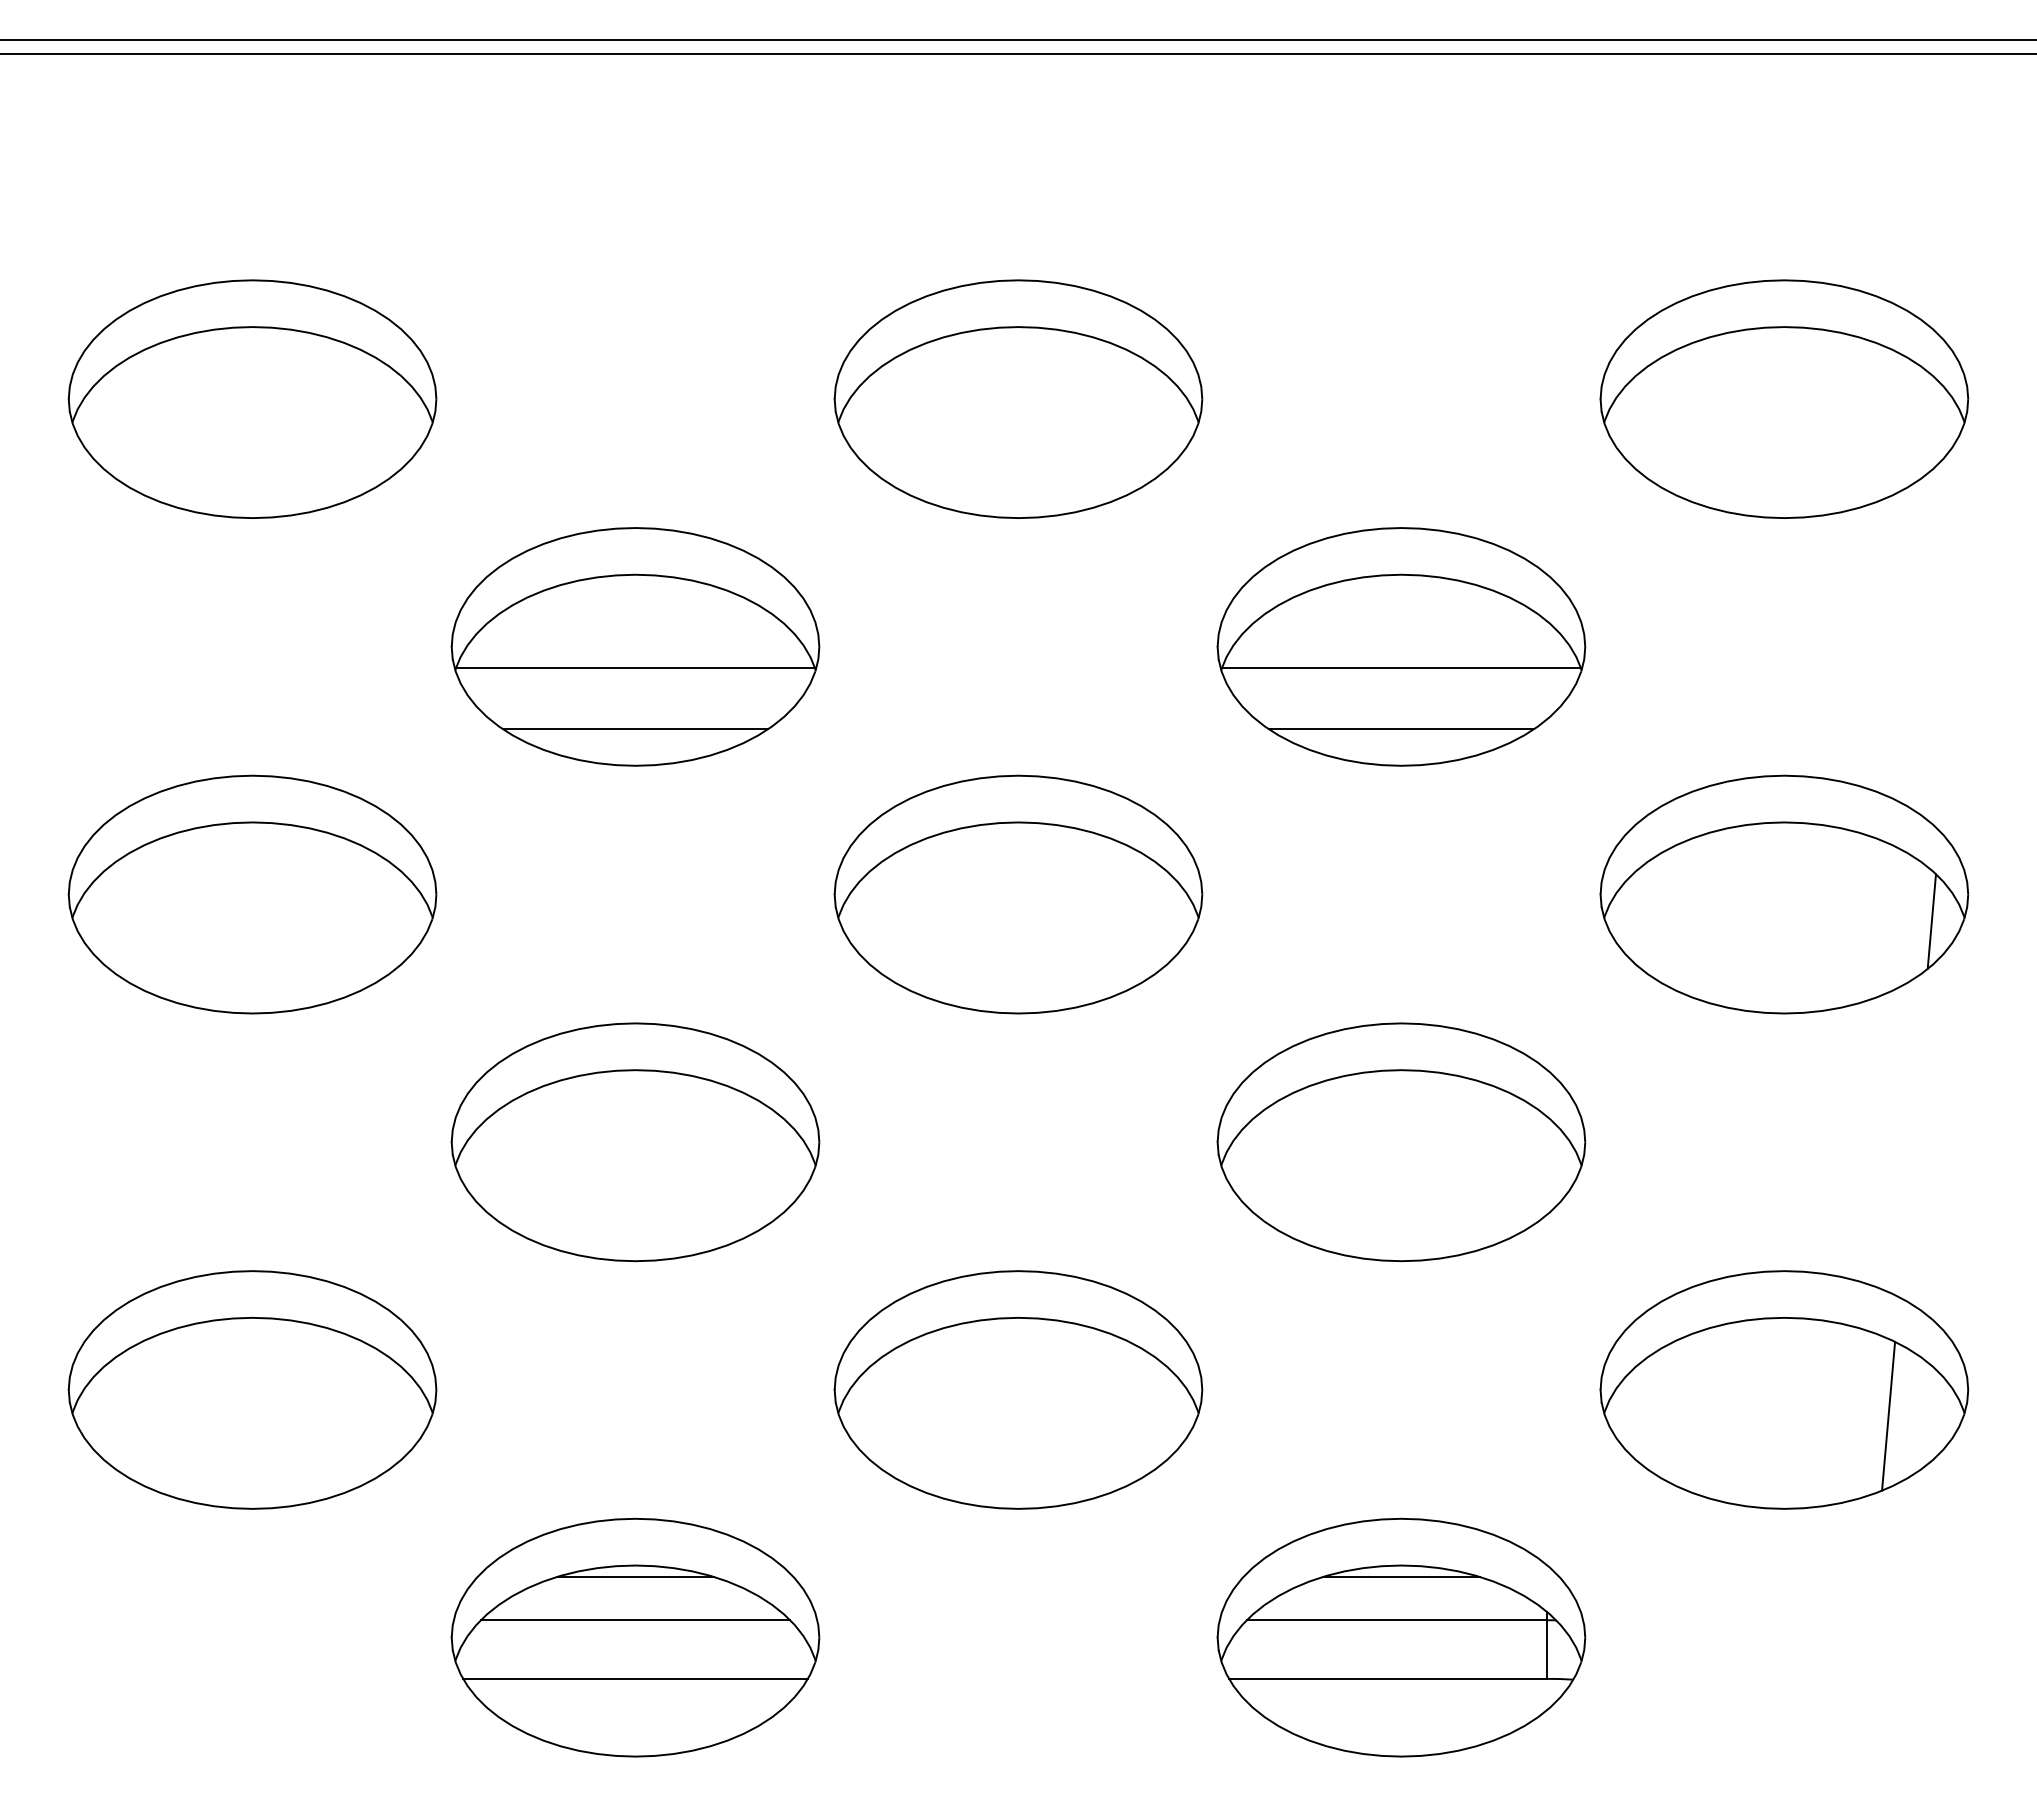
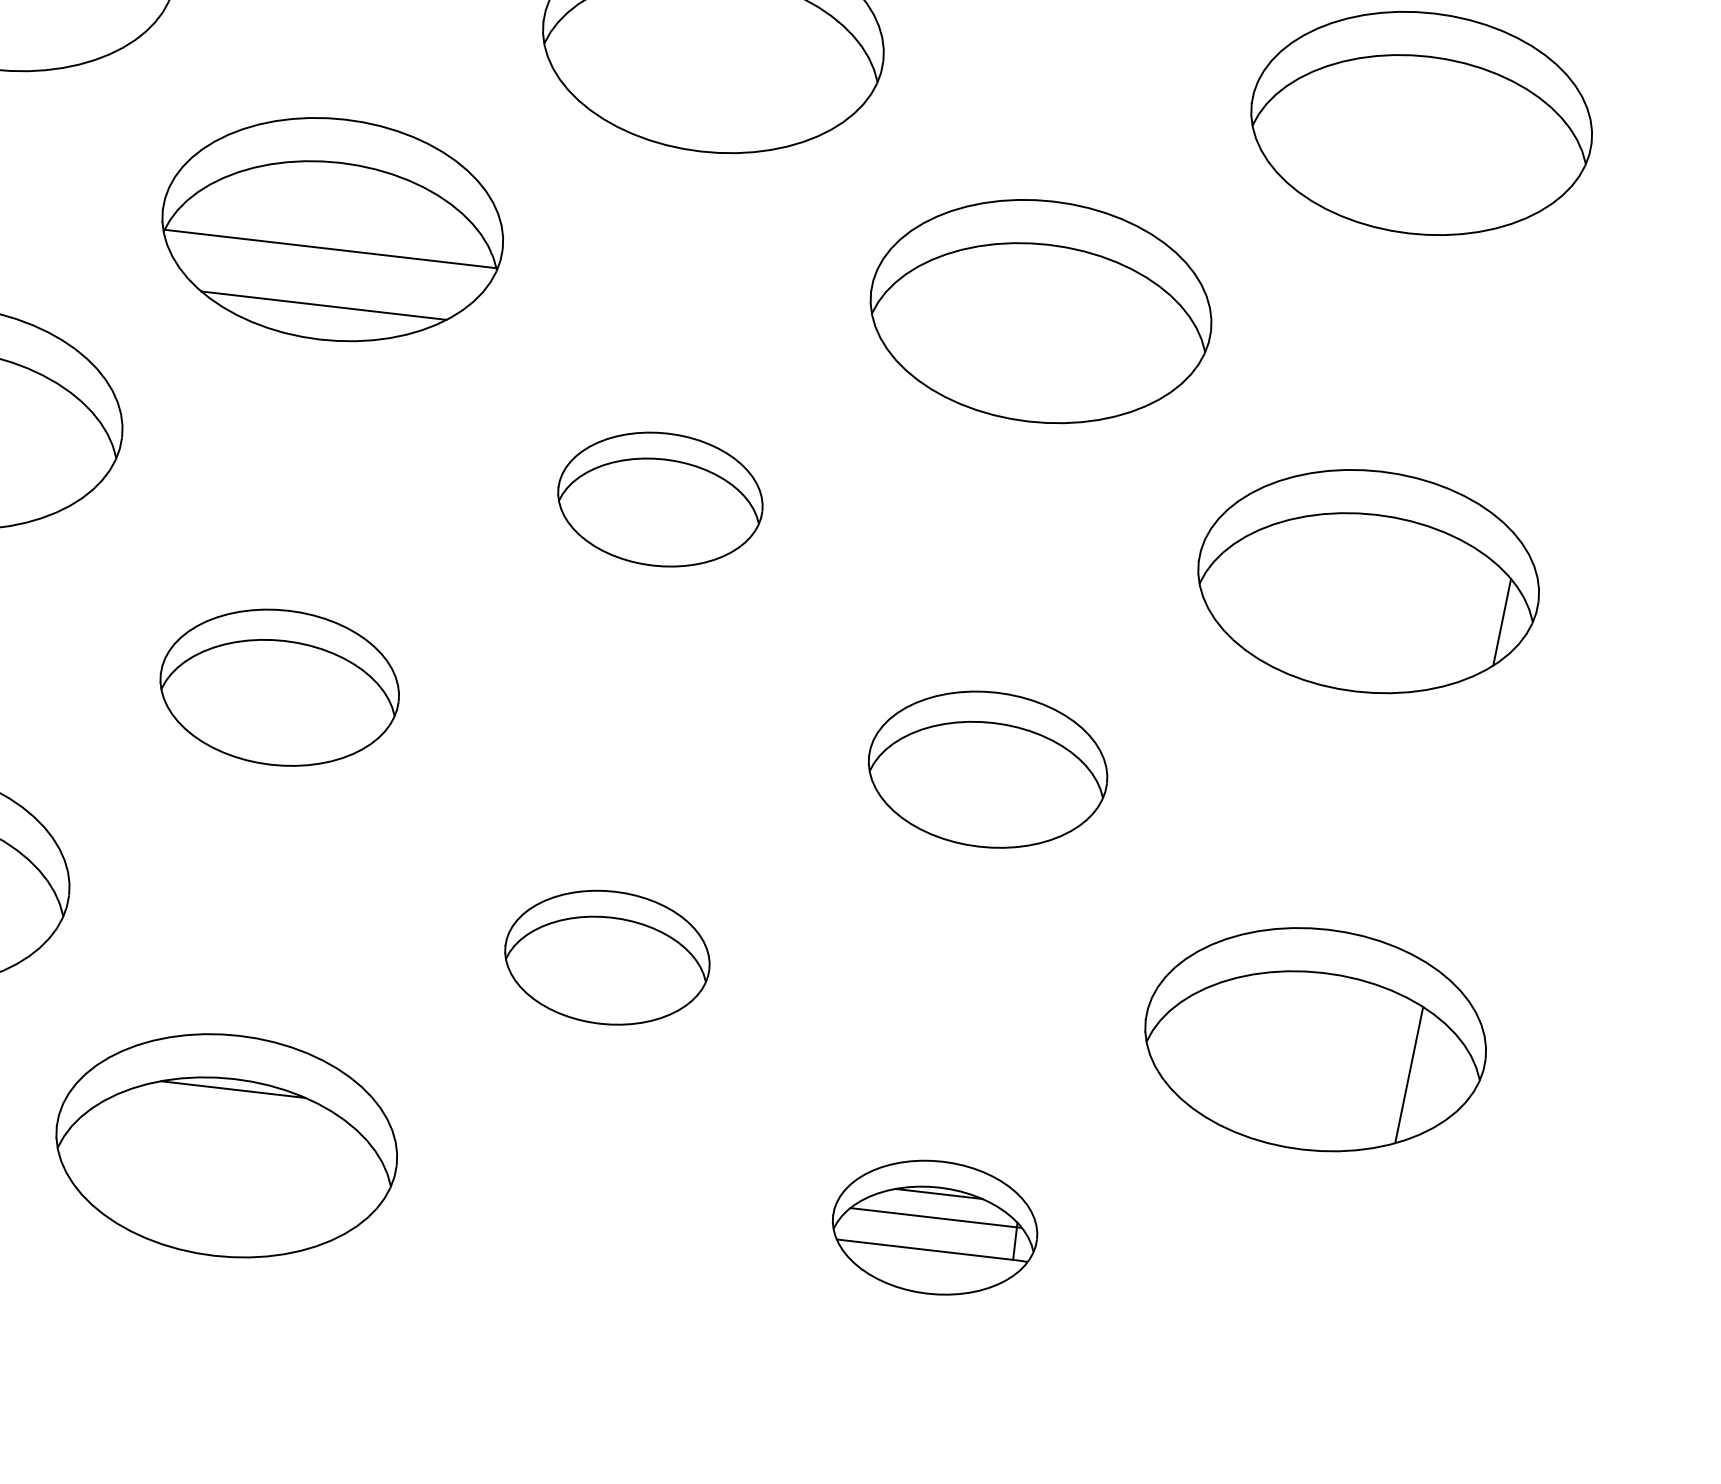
line: (1401, 667) -> (1038, 330), removed
line: (1401, 729) -> (1032, 387), removed
part: (1018, 894) -> (660, 499), size x0.6
part: (635, 1142) -> (279, 687), size x0.7
part: (1401, 1142) -> (988, 769), size x0.7
part: (1018, 1389) -> (607, 957), size x0.6
line: (635, 1620) -> (228, 1129), removed
part: (1401, 1637) -> (935, 1227), size x0.6
line: (635, 1678) -> (222, 1183), removed

